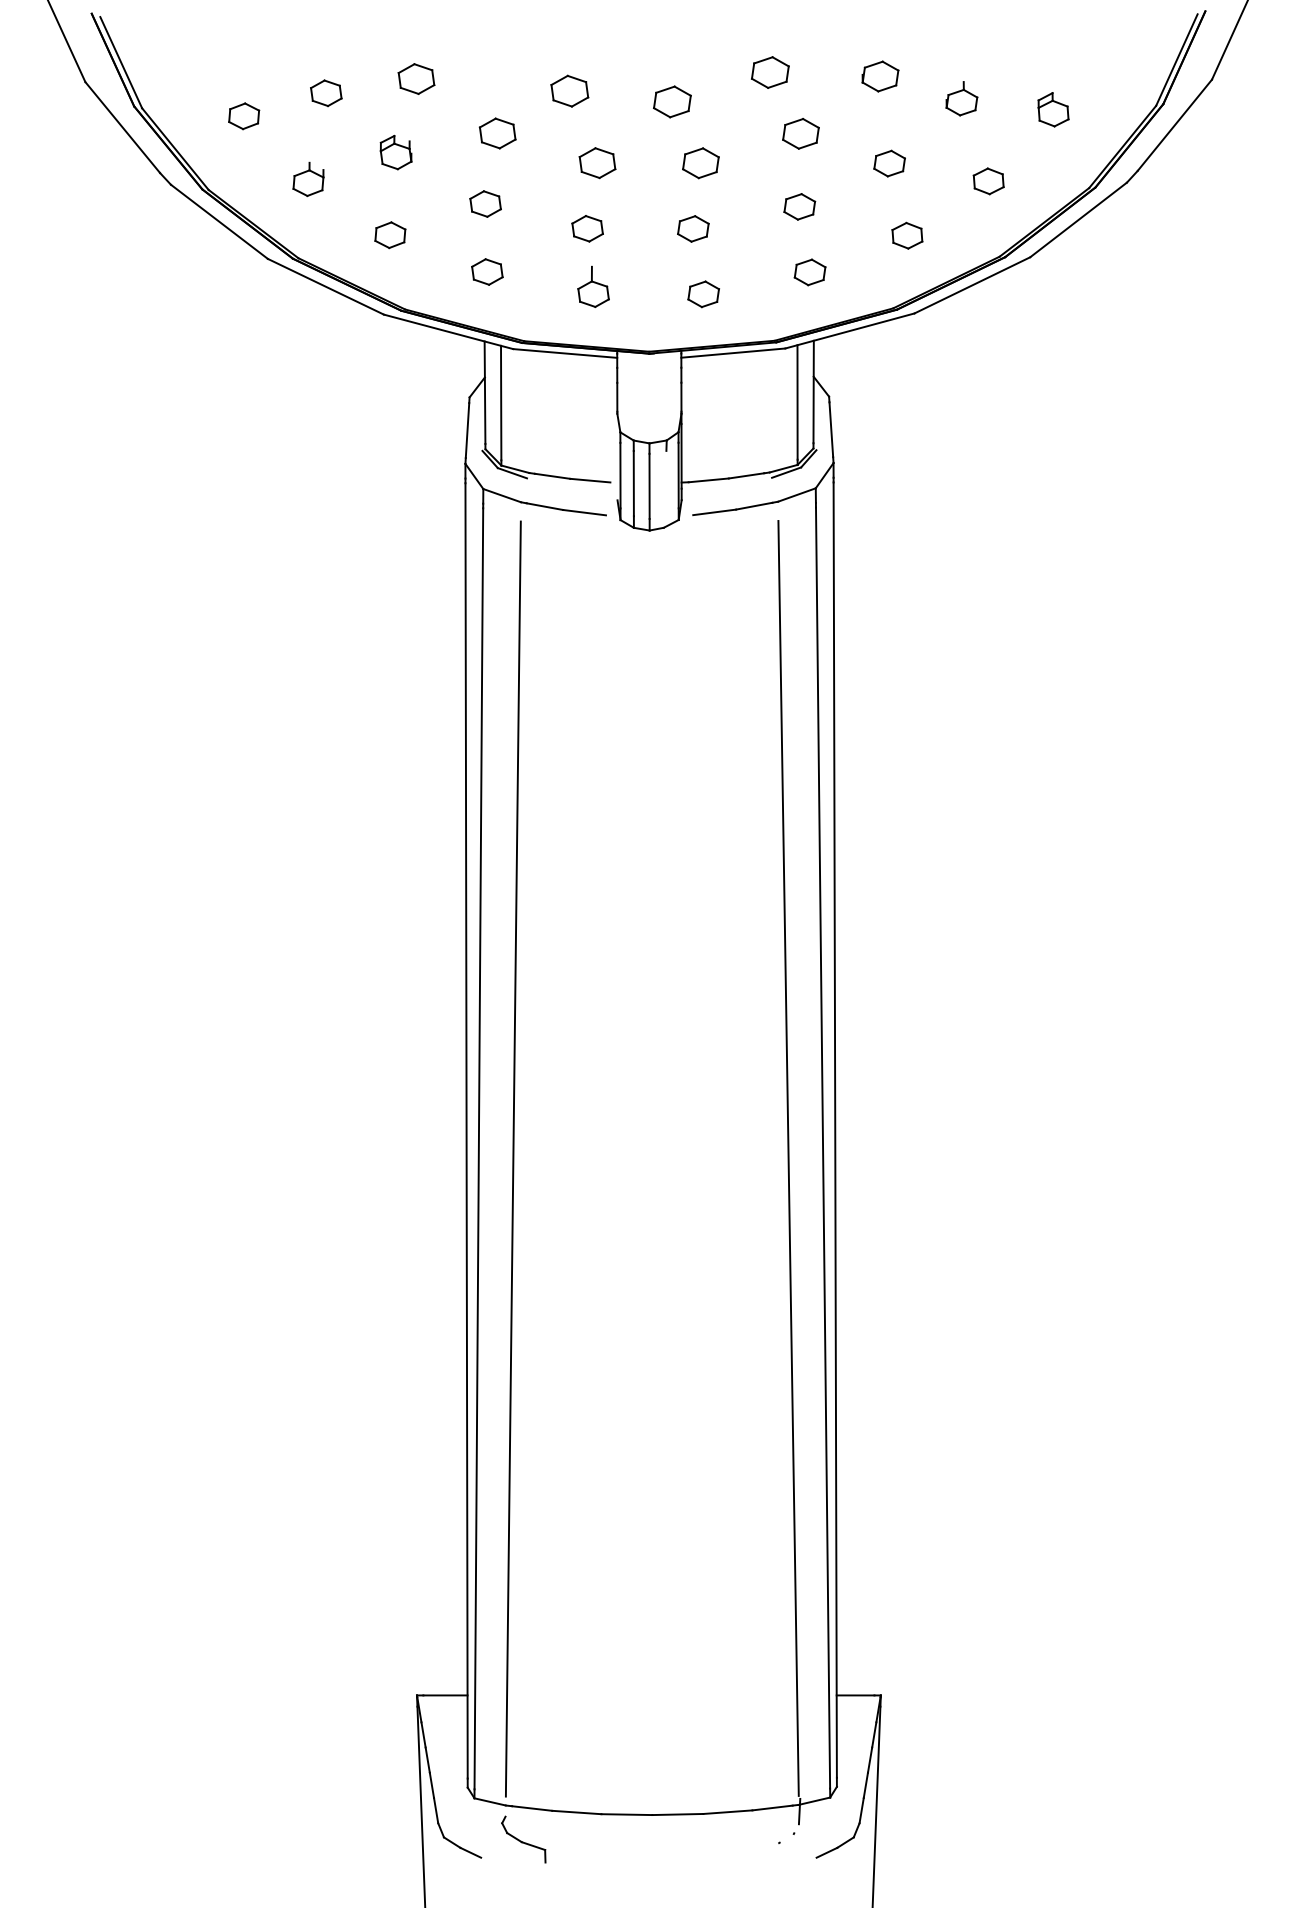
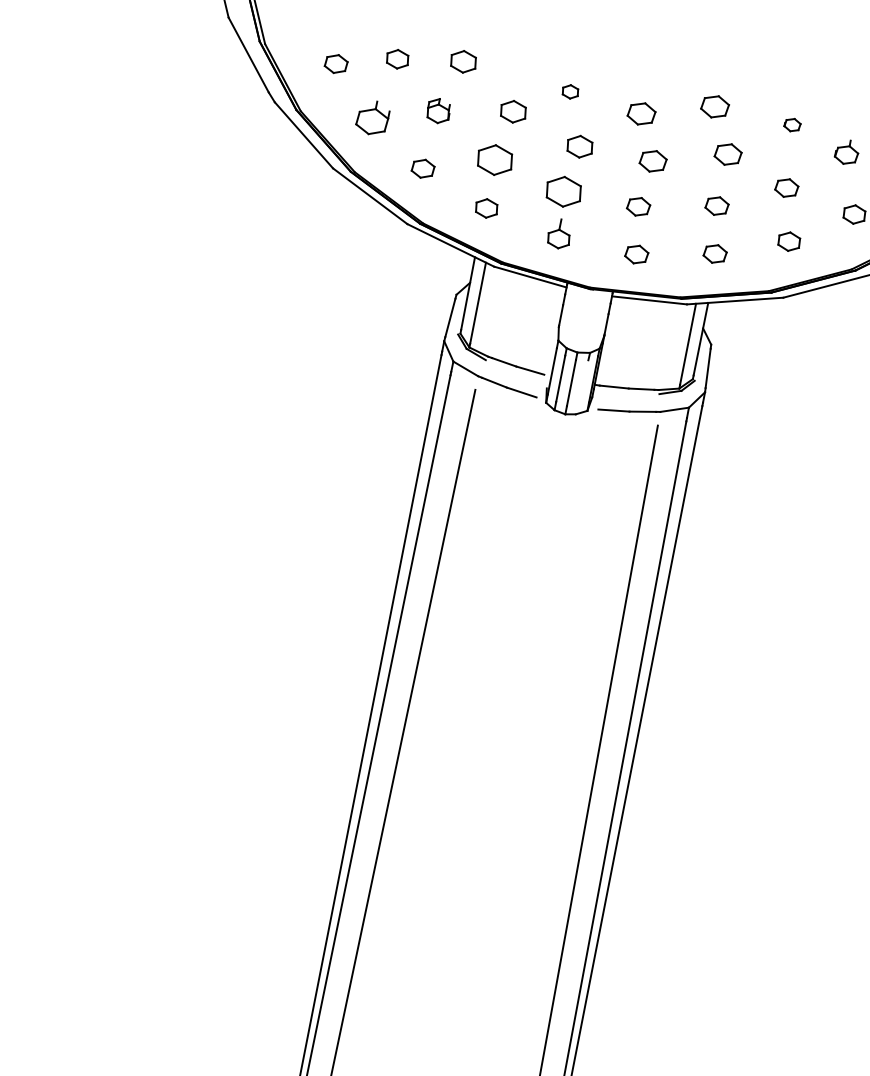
part: (880, 76) -> (792, 125), size x0.6
part: (569, 90) -> (570, 91), size x0.6
part: (308, 178) -> (373, 117), size x1.4
part: (485, 203) -> (494, 159), size x1.6
part: (587, 228) -> (563, 191), size x1.6

